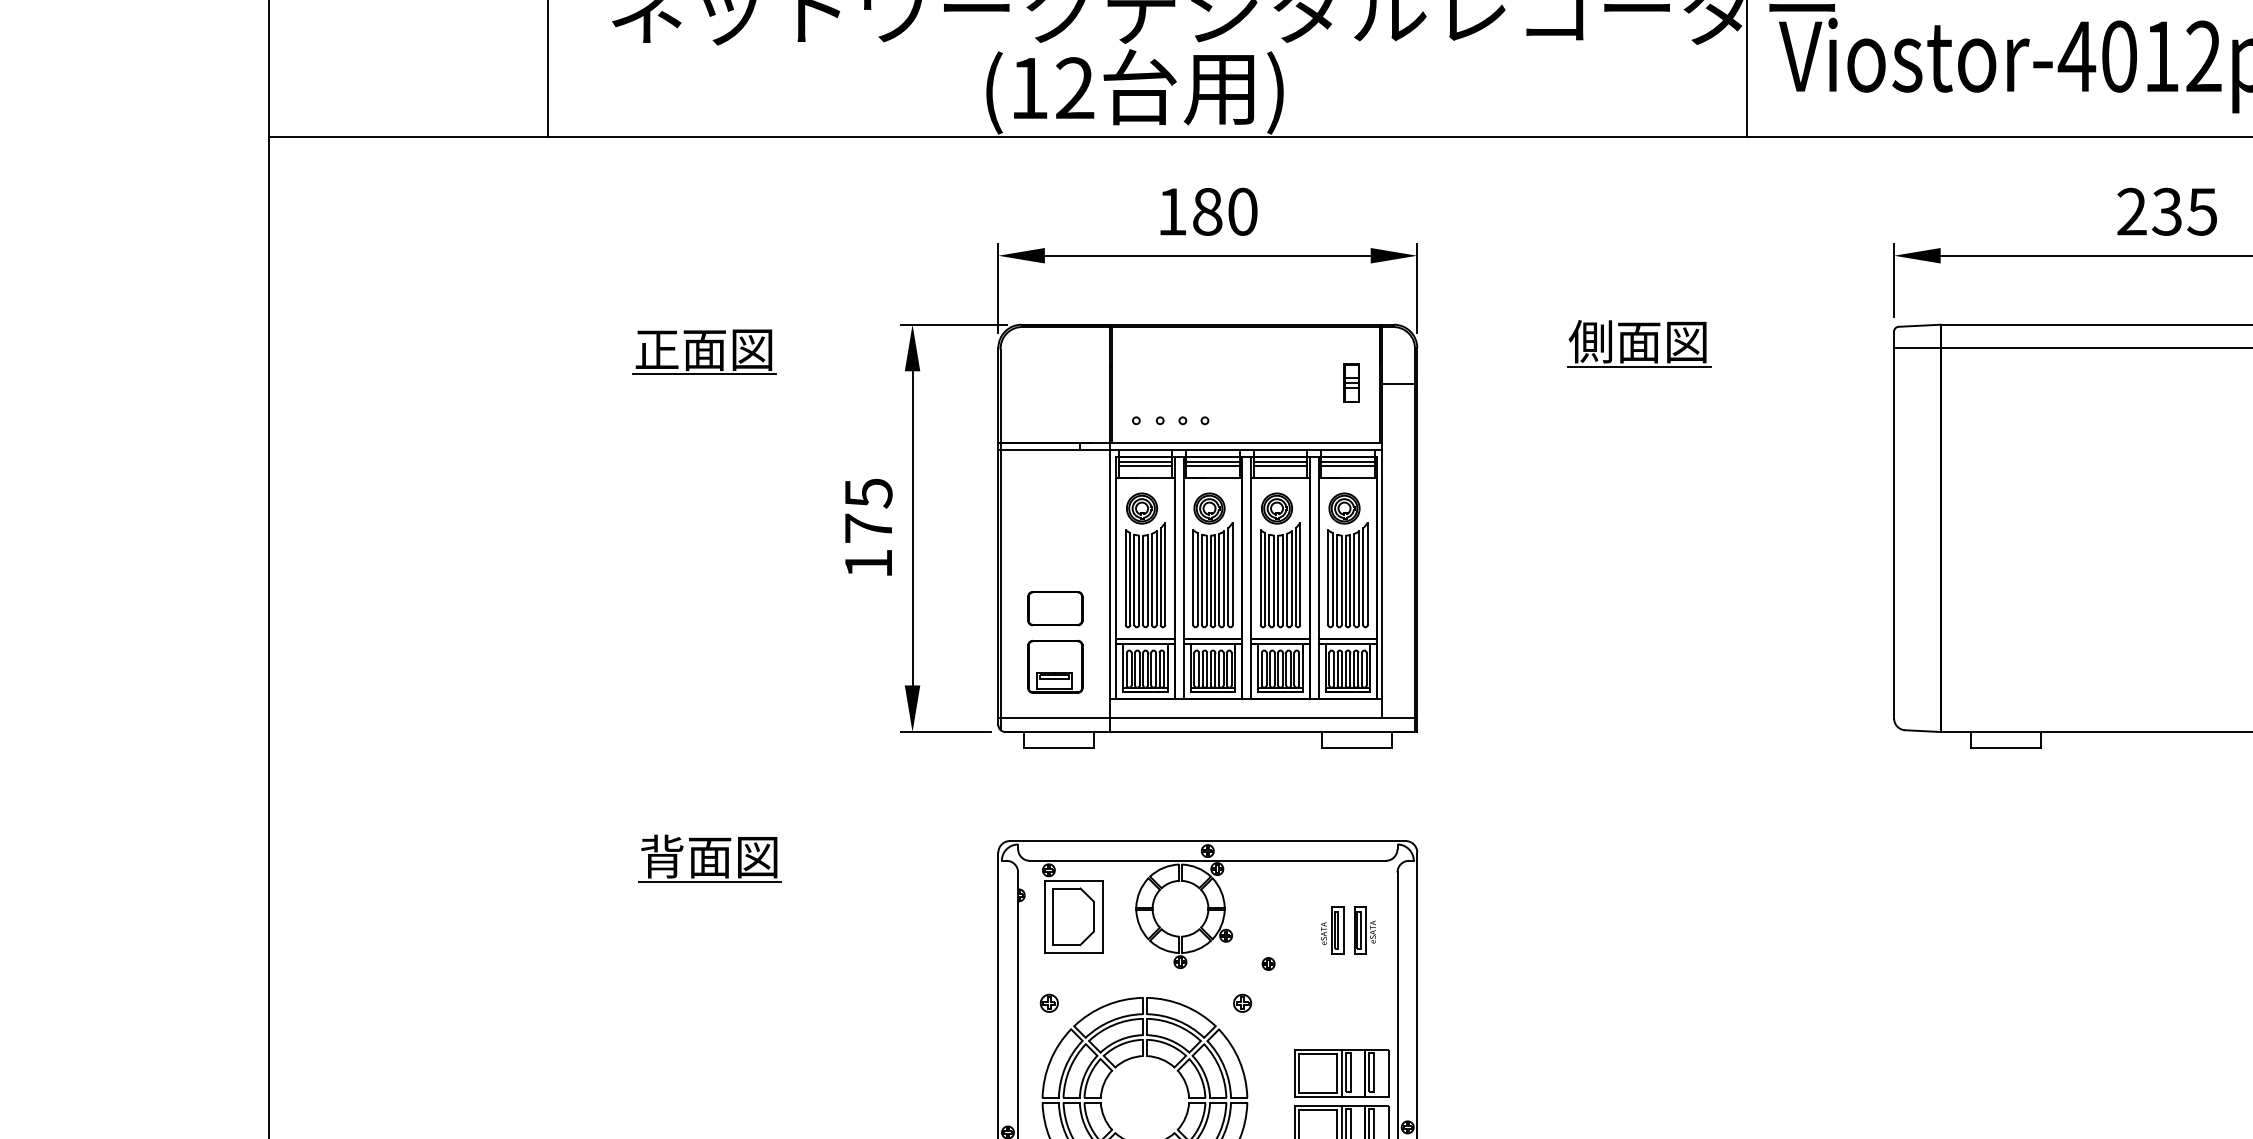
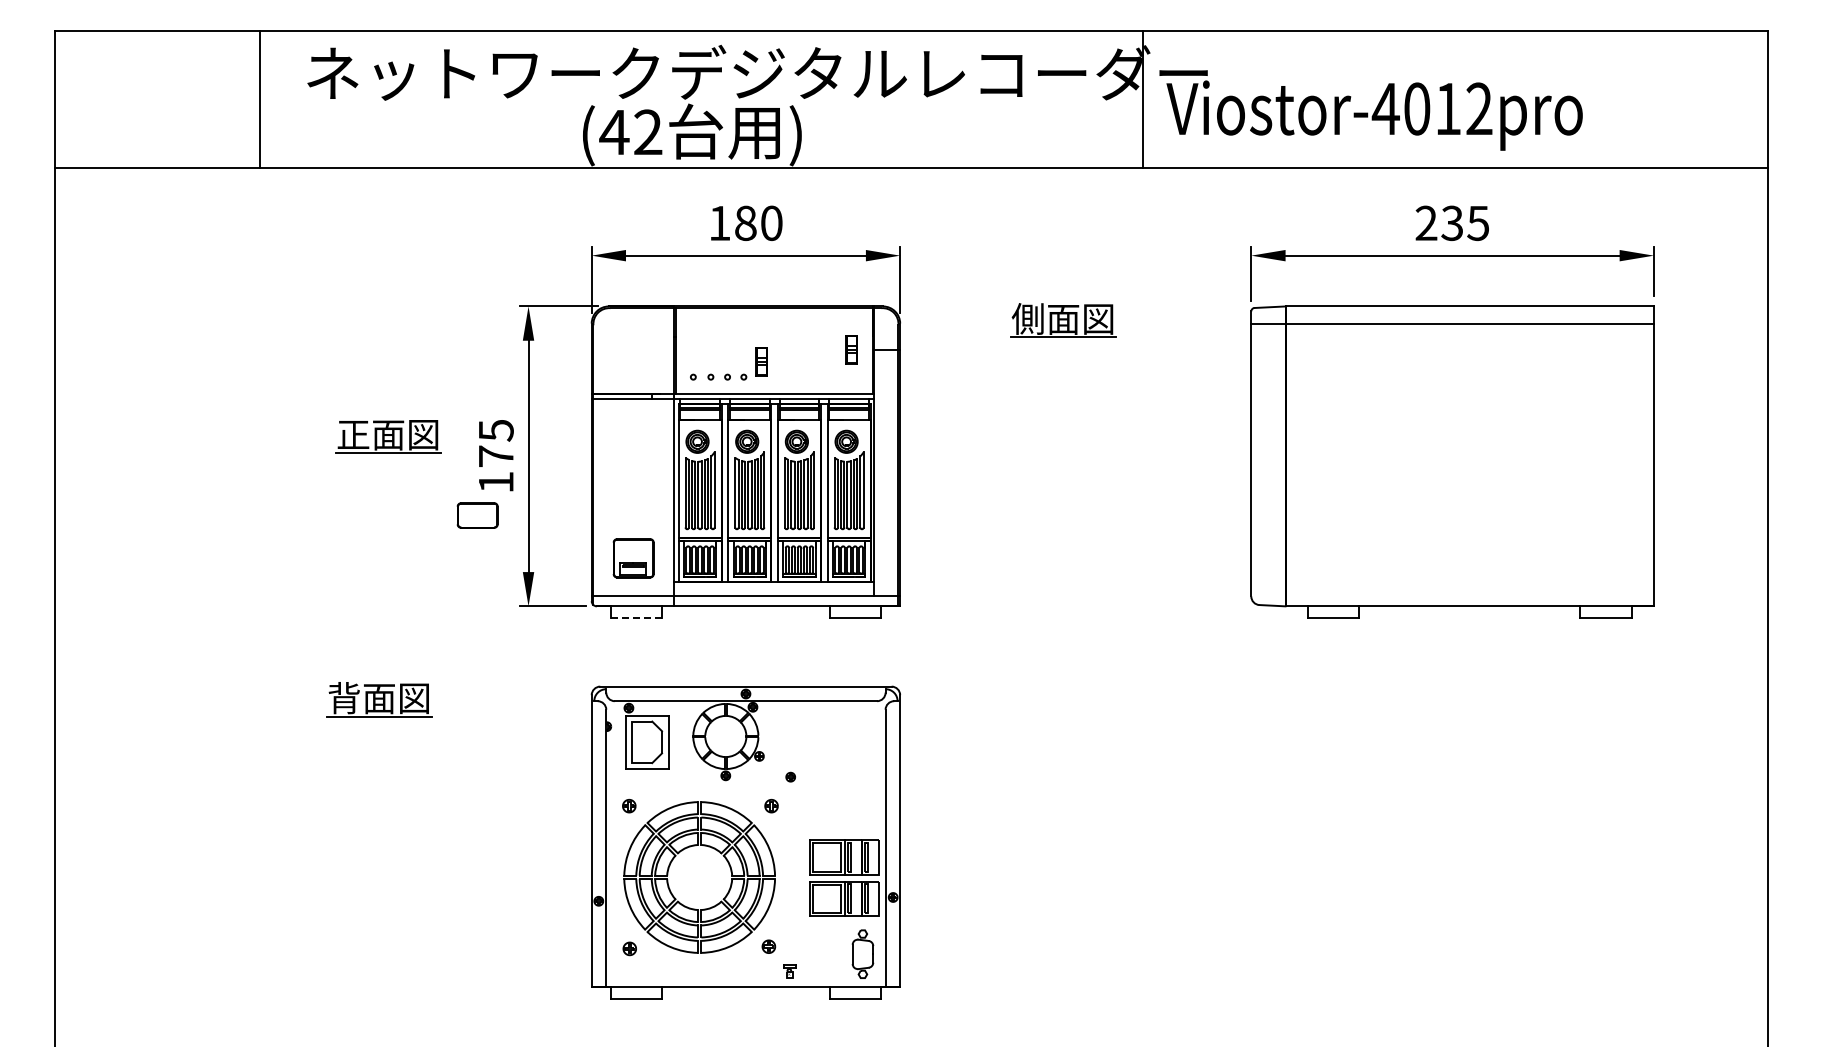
text: (1029, 88) -> (614, 132), (12 -> (42
part: (704, 351) -> (388, 436), moved
part: (1228, 399) -> (761, 361), added
part: (1055, 608) -> (477, 515), moved
line: (1059, 748) -> (636, 618), solid -> dashed
part: (1348, 930) -> (849, 752), removed

